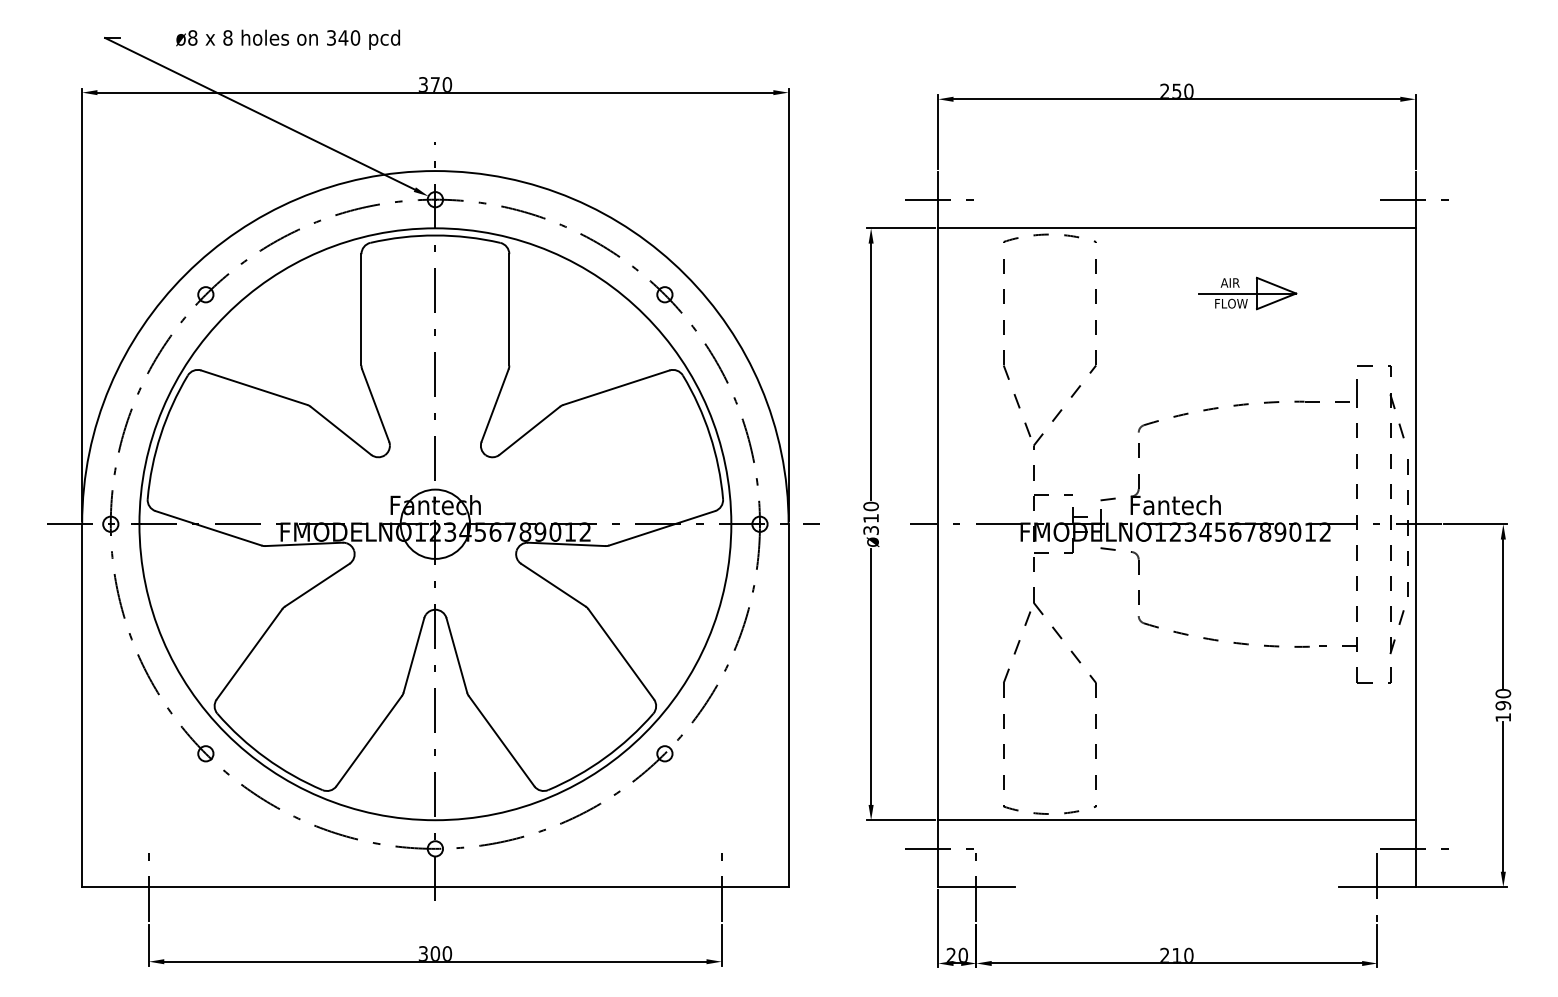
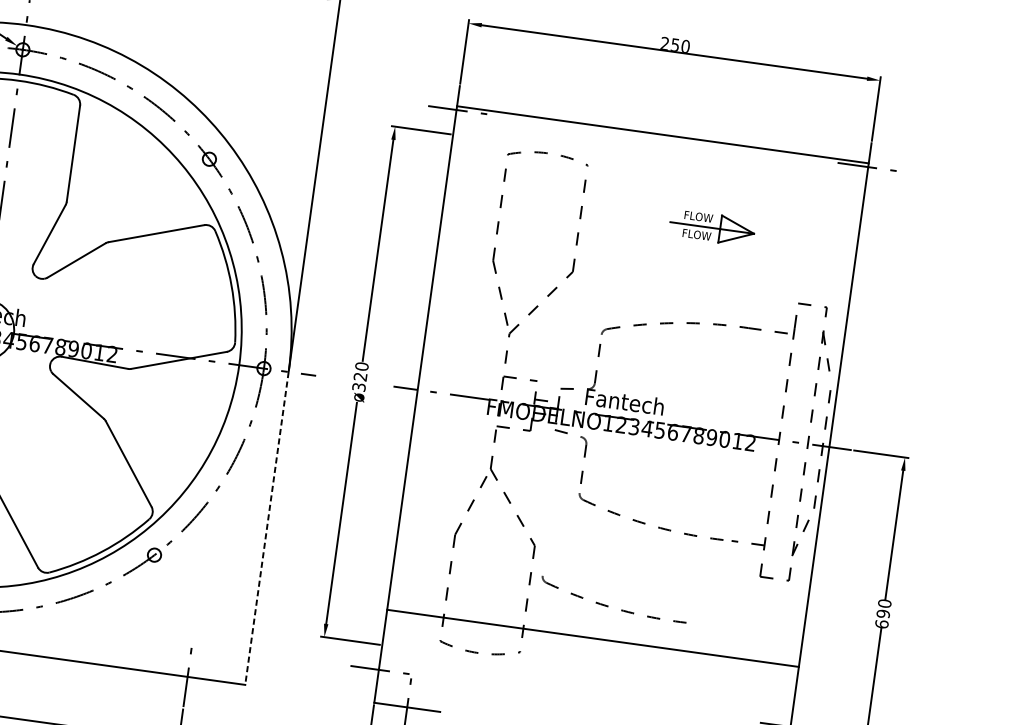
line: (1176, 228) -> (662, 134), moved
text: (1230, 282) -> (698, 216), AIR -> FLOW
text: (870, 518) -> (359, 376), ø310 -> ø320
line: (788, 706) -> (266, 529), solid -> dashed
text: (1503, 717) -> (882, 624), 190 -> 690
part: (1189, 739) -> (608, 605), added
line: (1176, 820) -> (592, 638), moved

